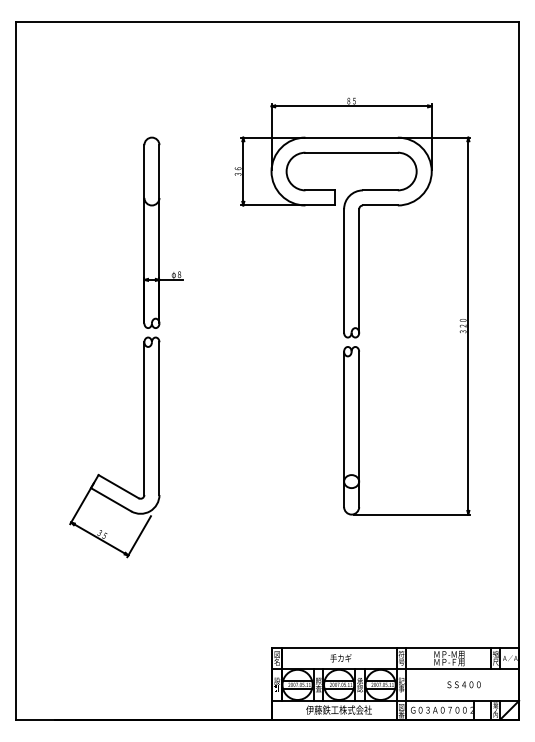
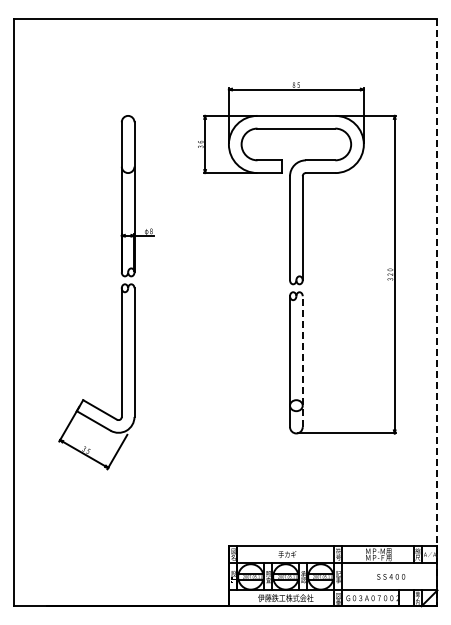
line: (519, 371) -> (437, 312), solid -> dashed
line: (358, 429) -> (302, 361), solid -> dashed

